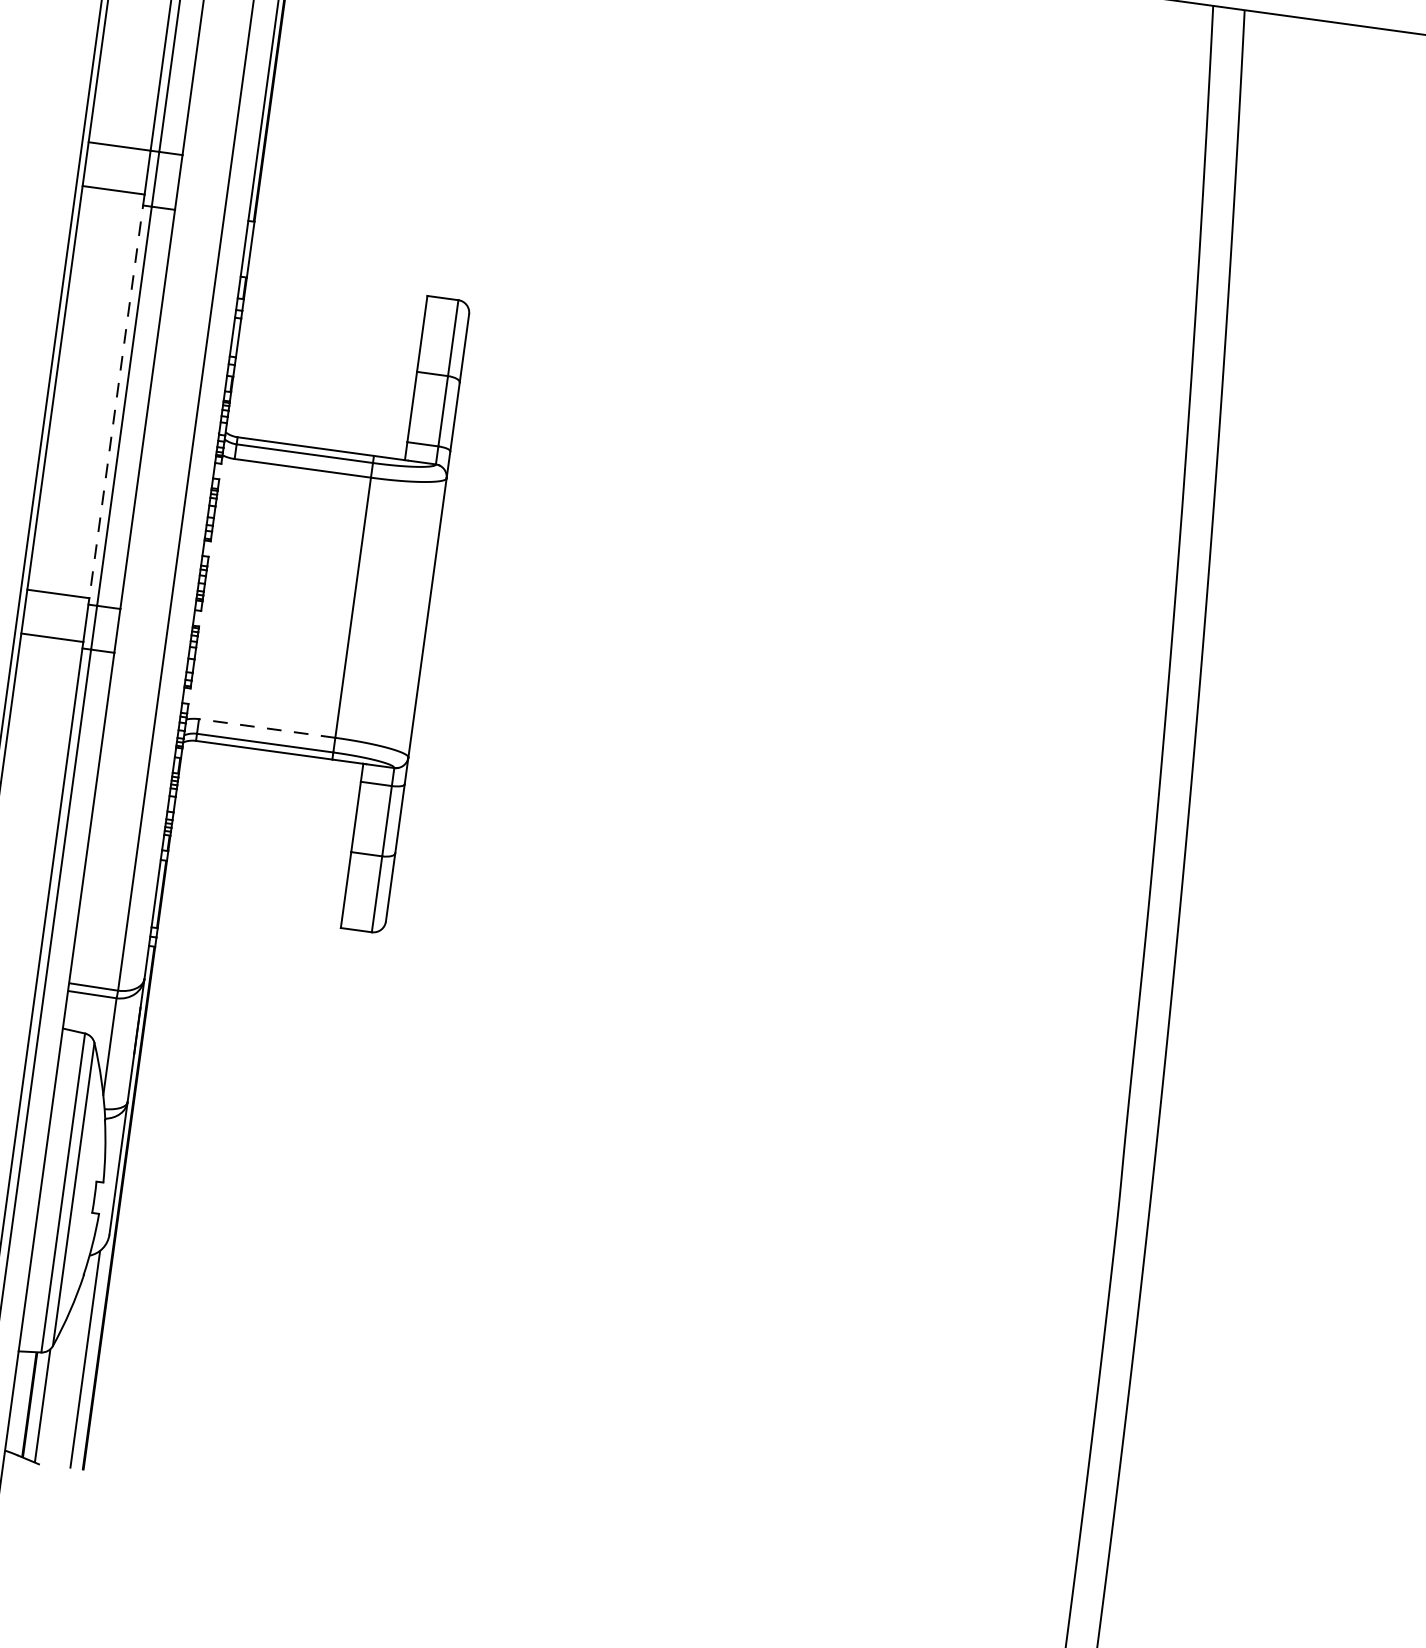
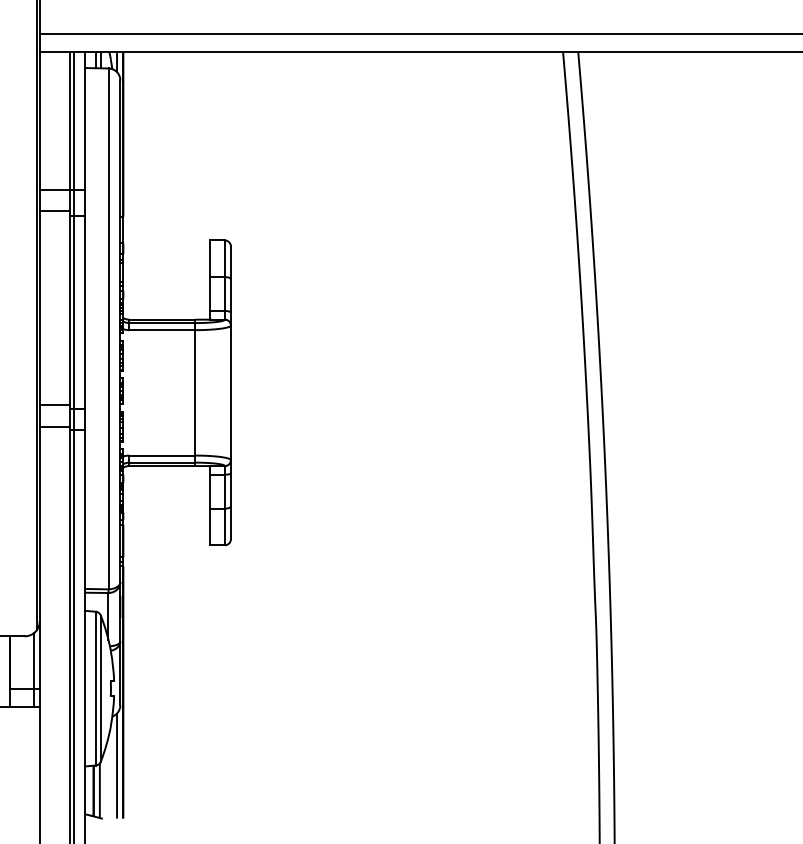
line: (116, 397) -> (69, 308), dashed -> solid
line: (267, 728) -> (162, 455), dashed -> solid

